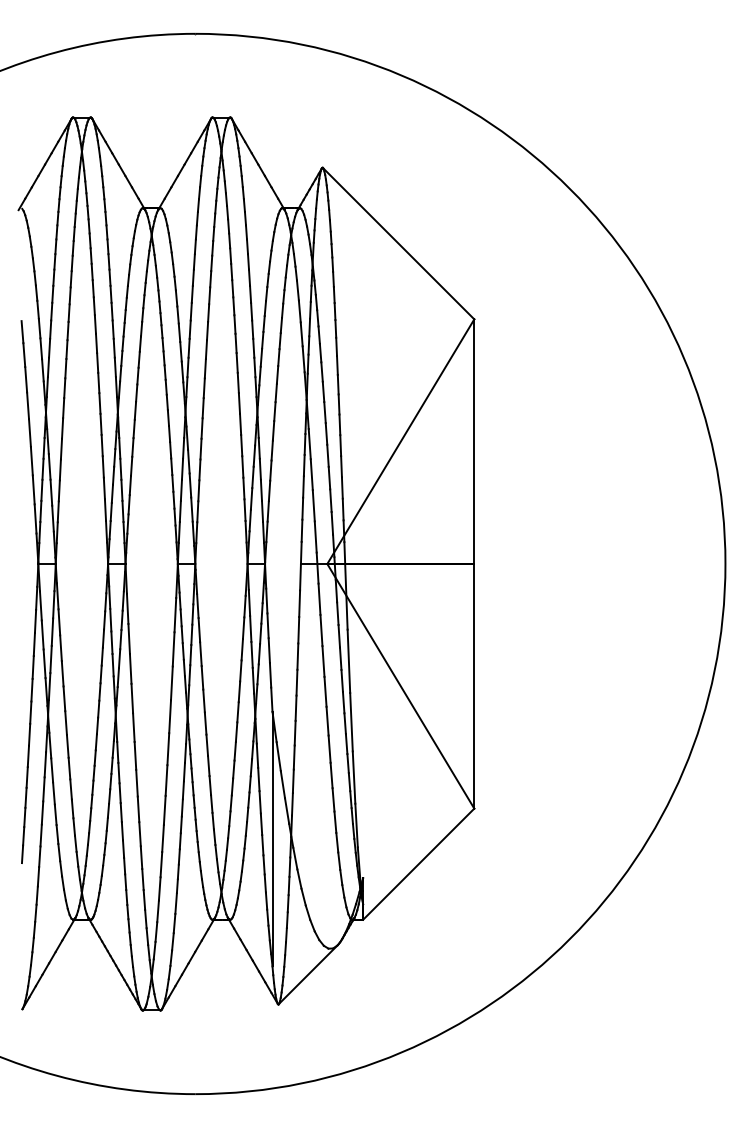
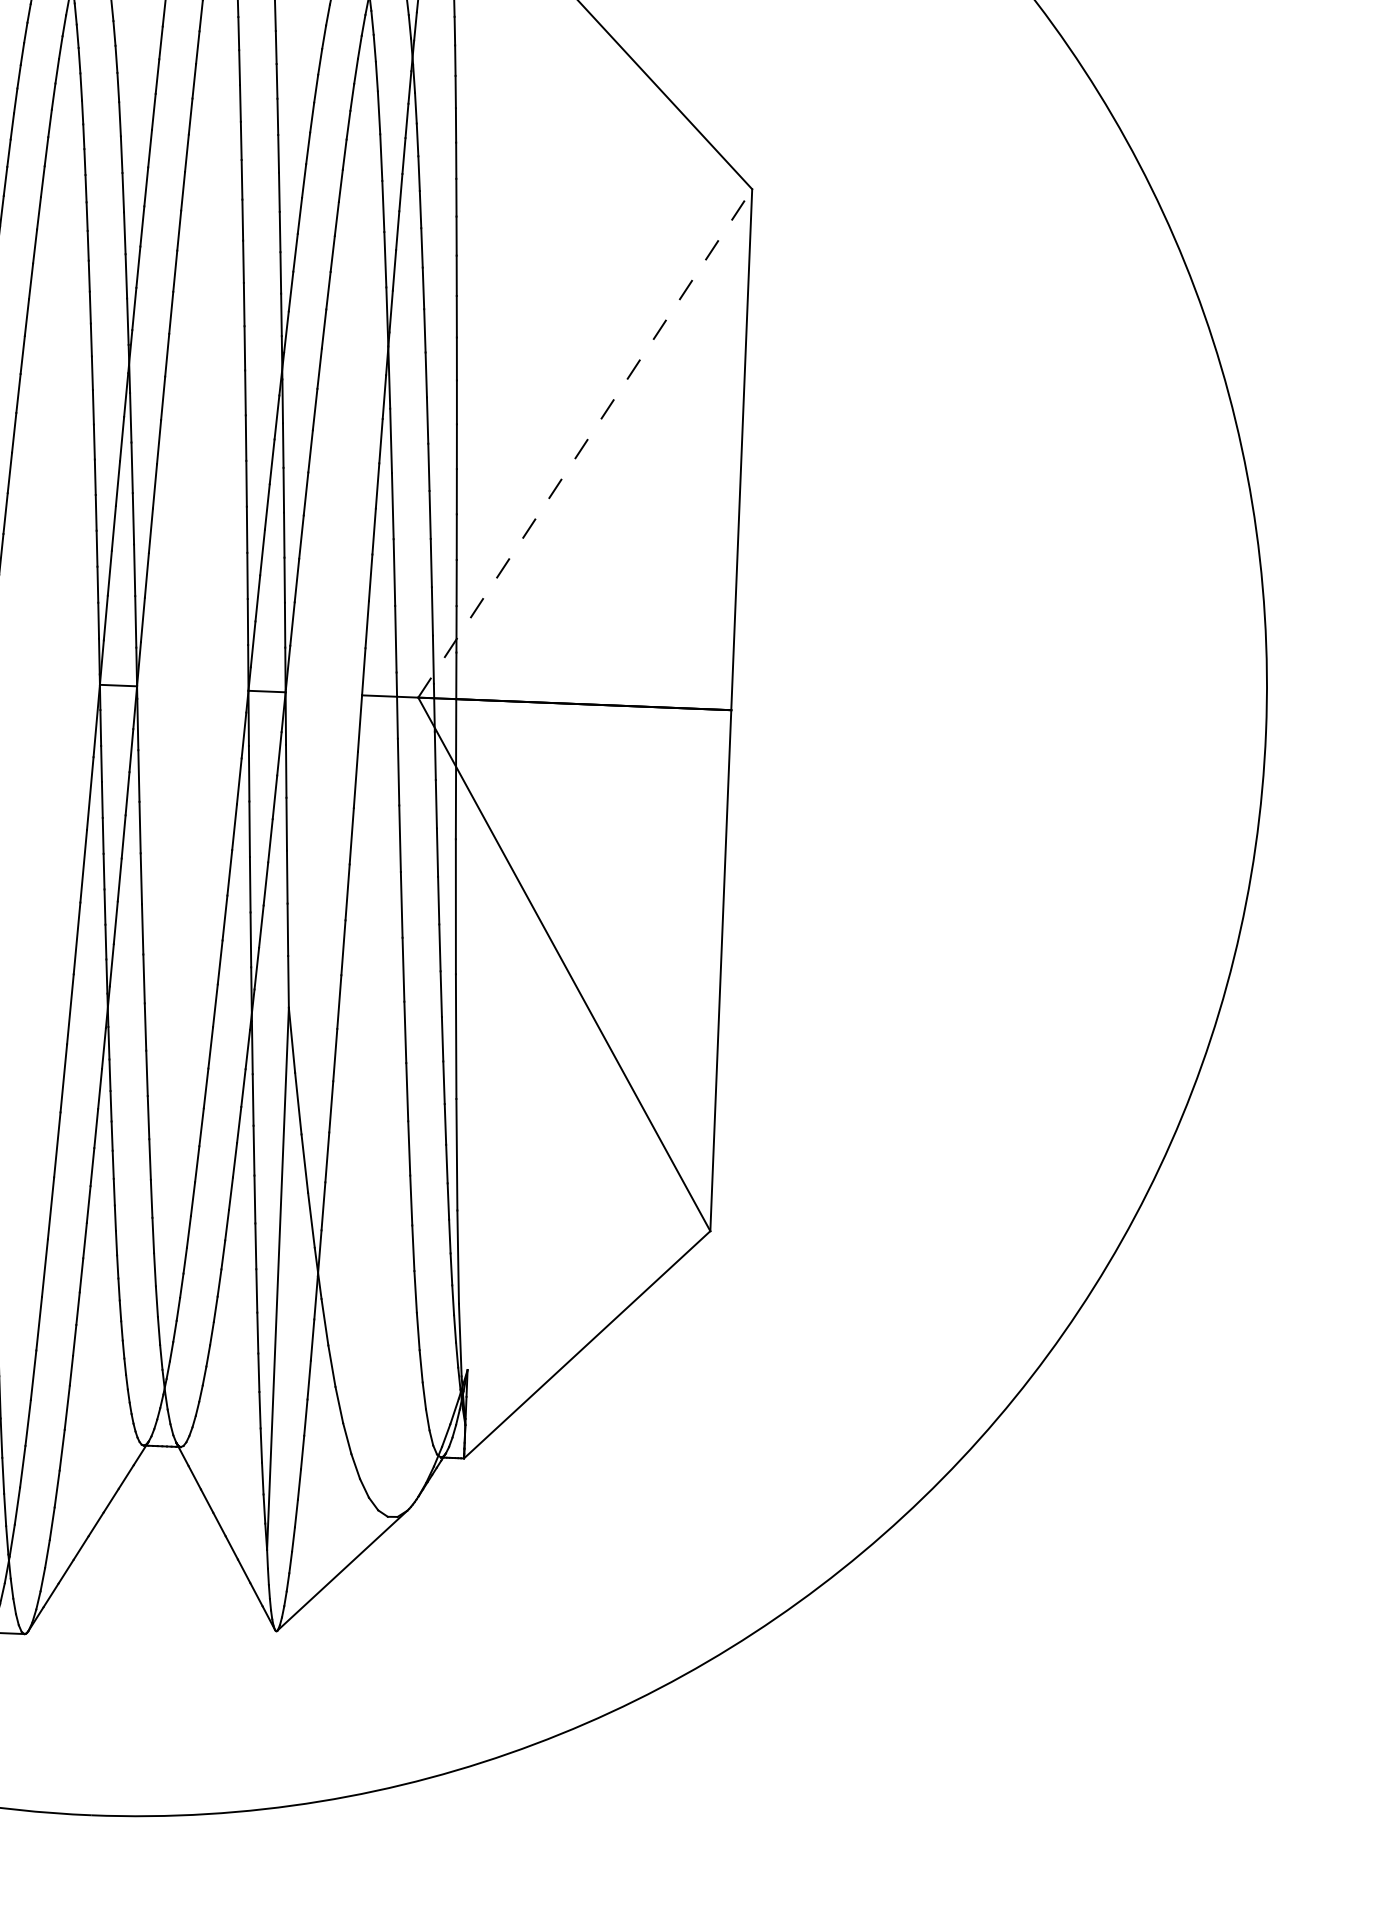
line: (400, 441) -> (584, 443), solid -> dashed

